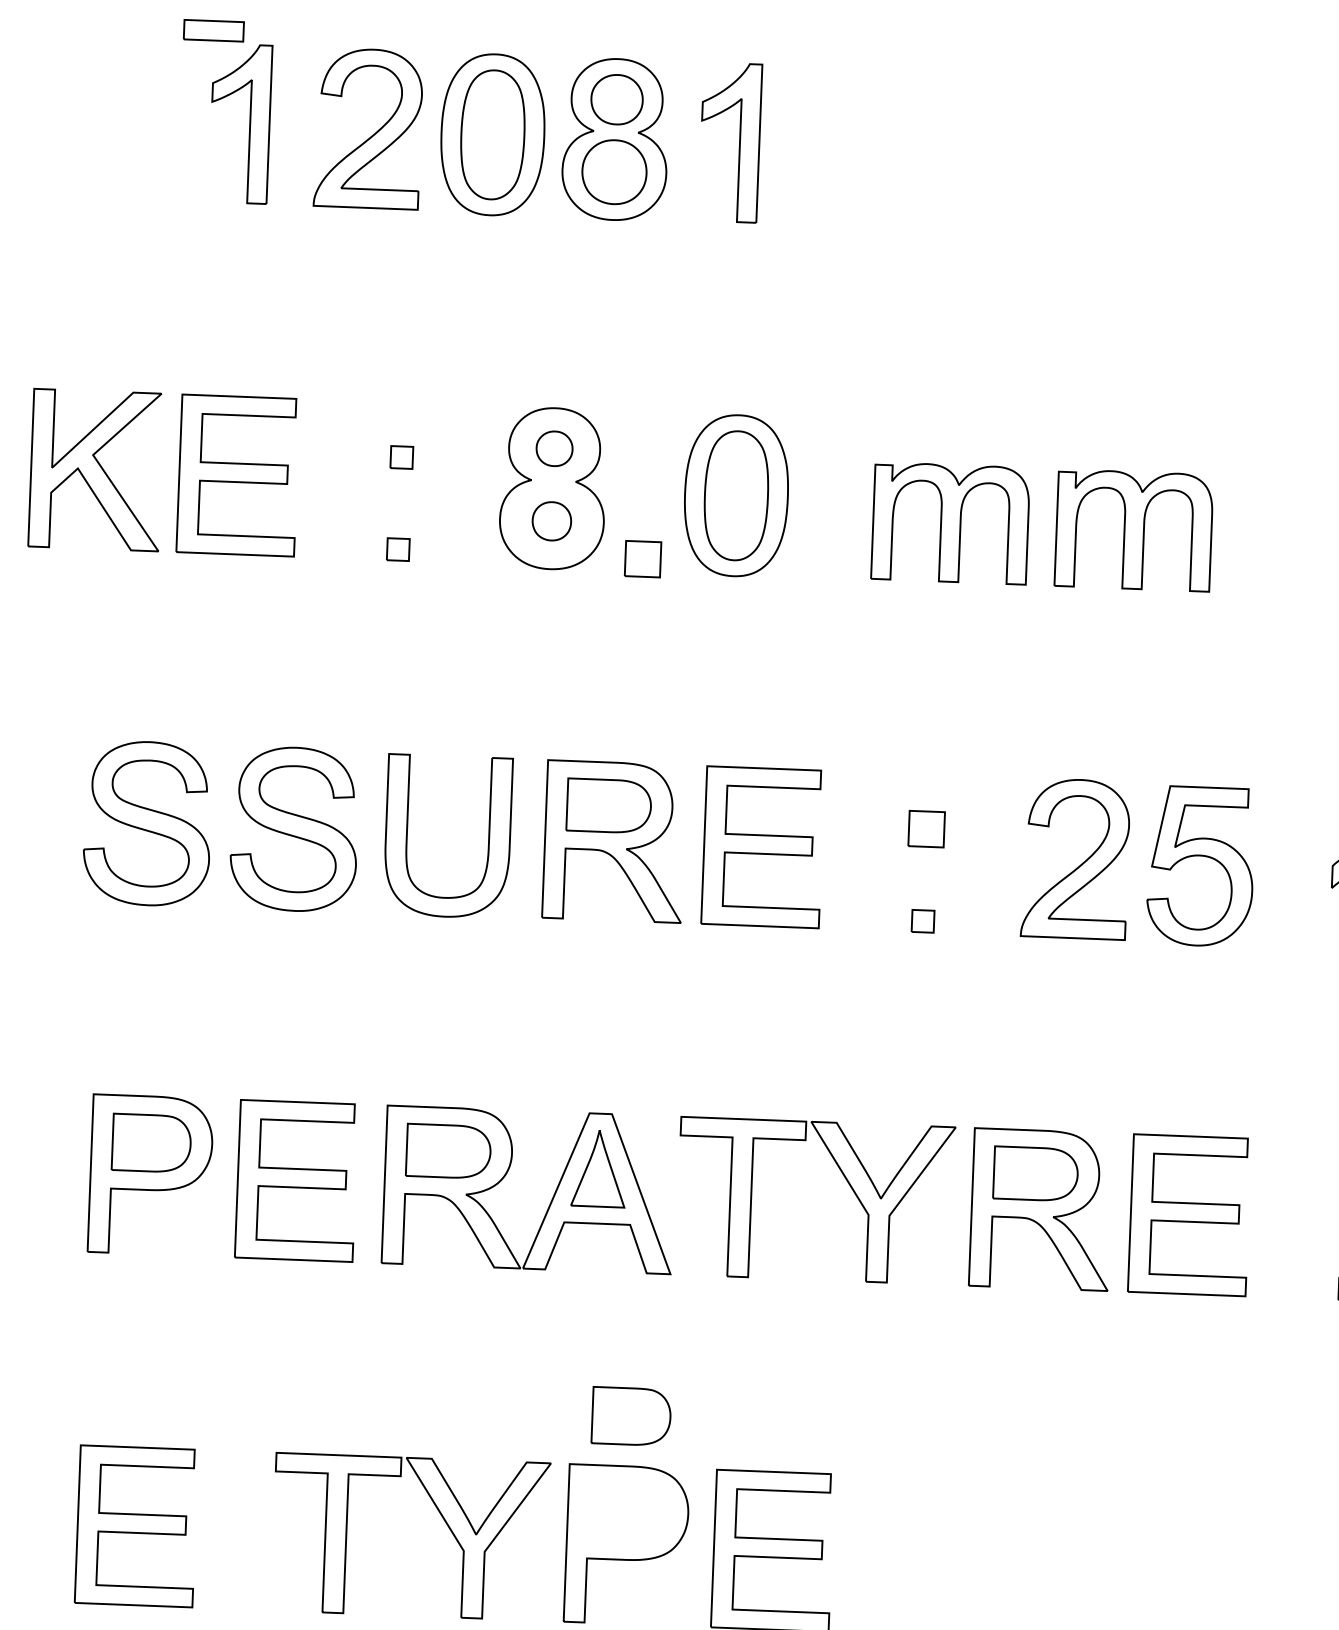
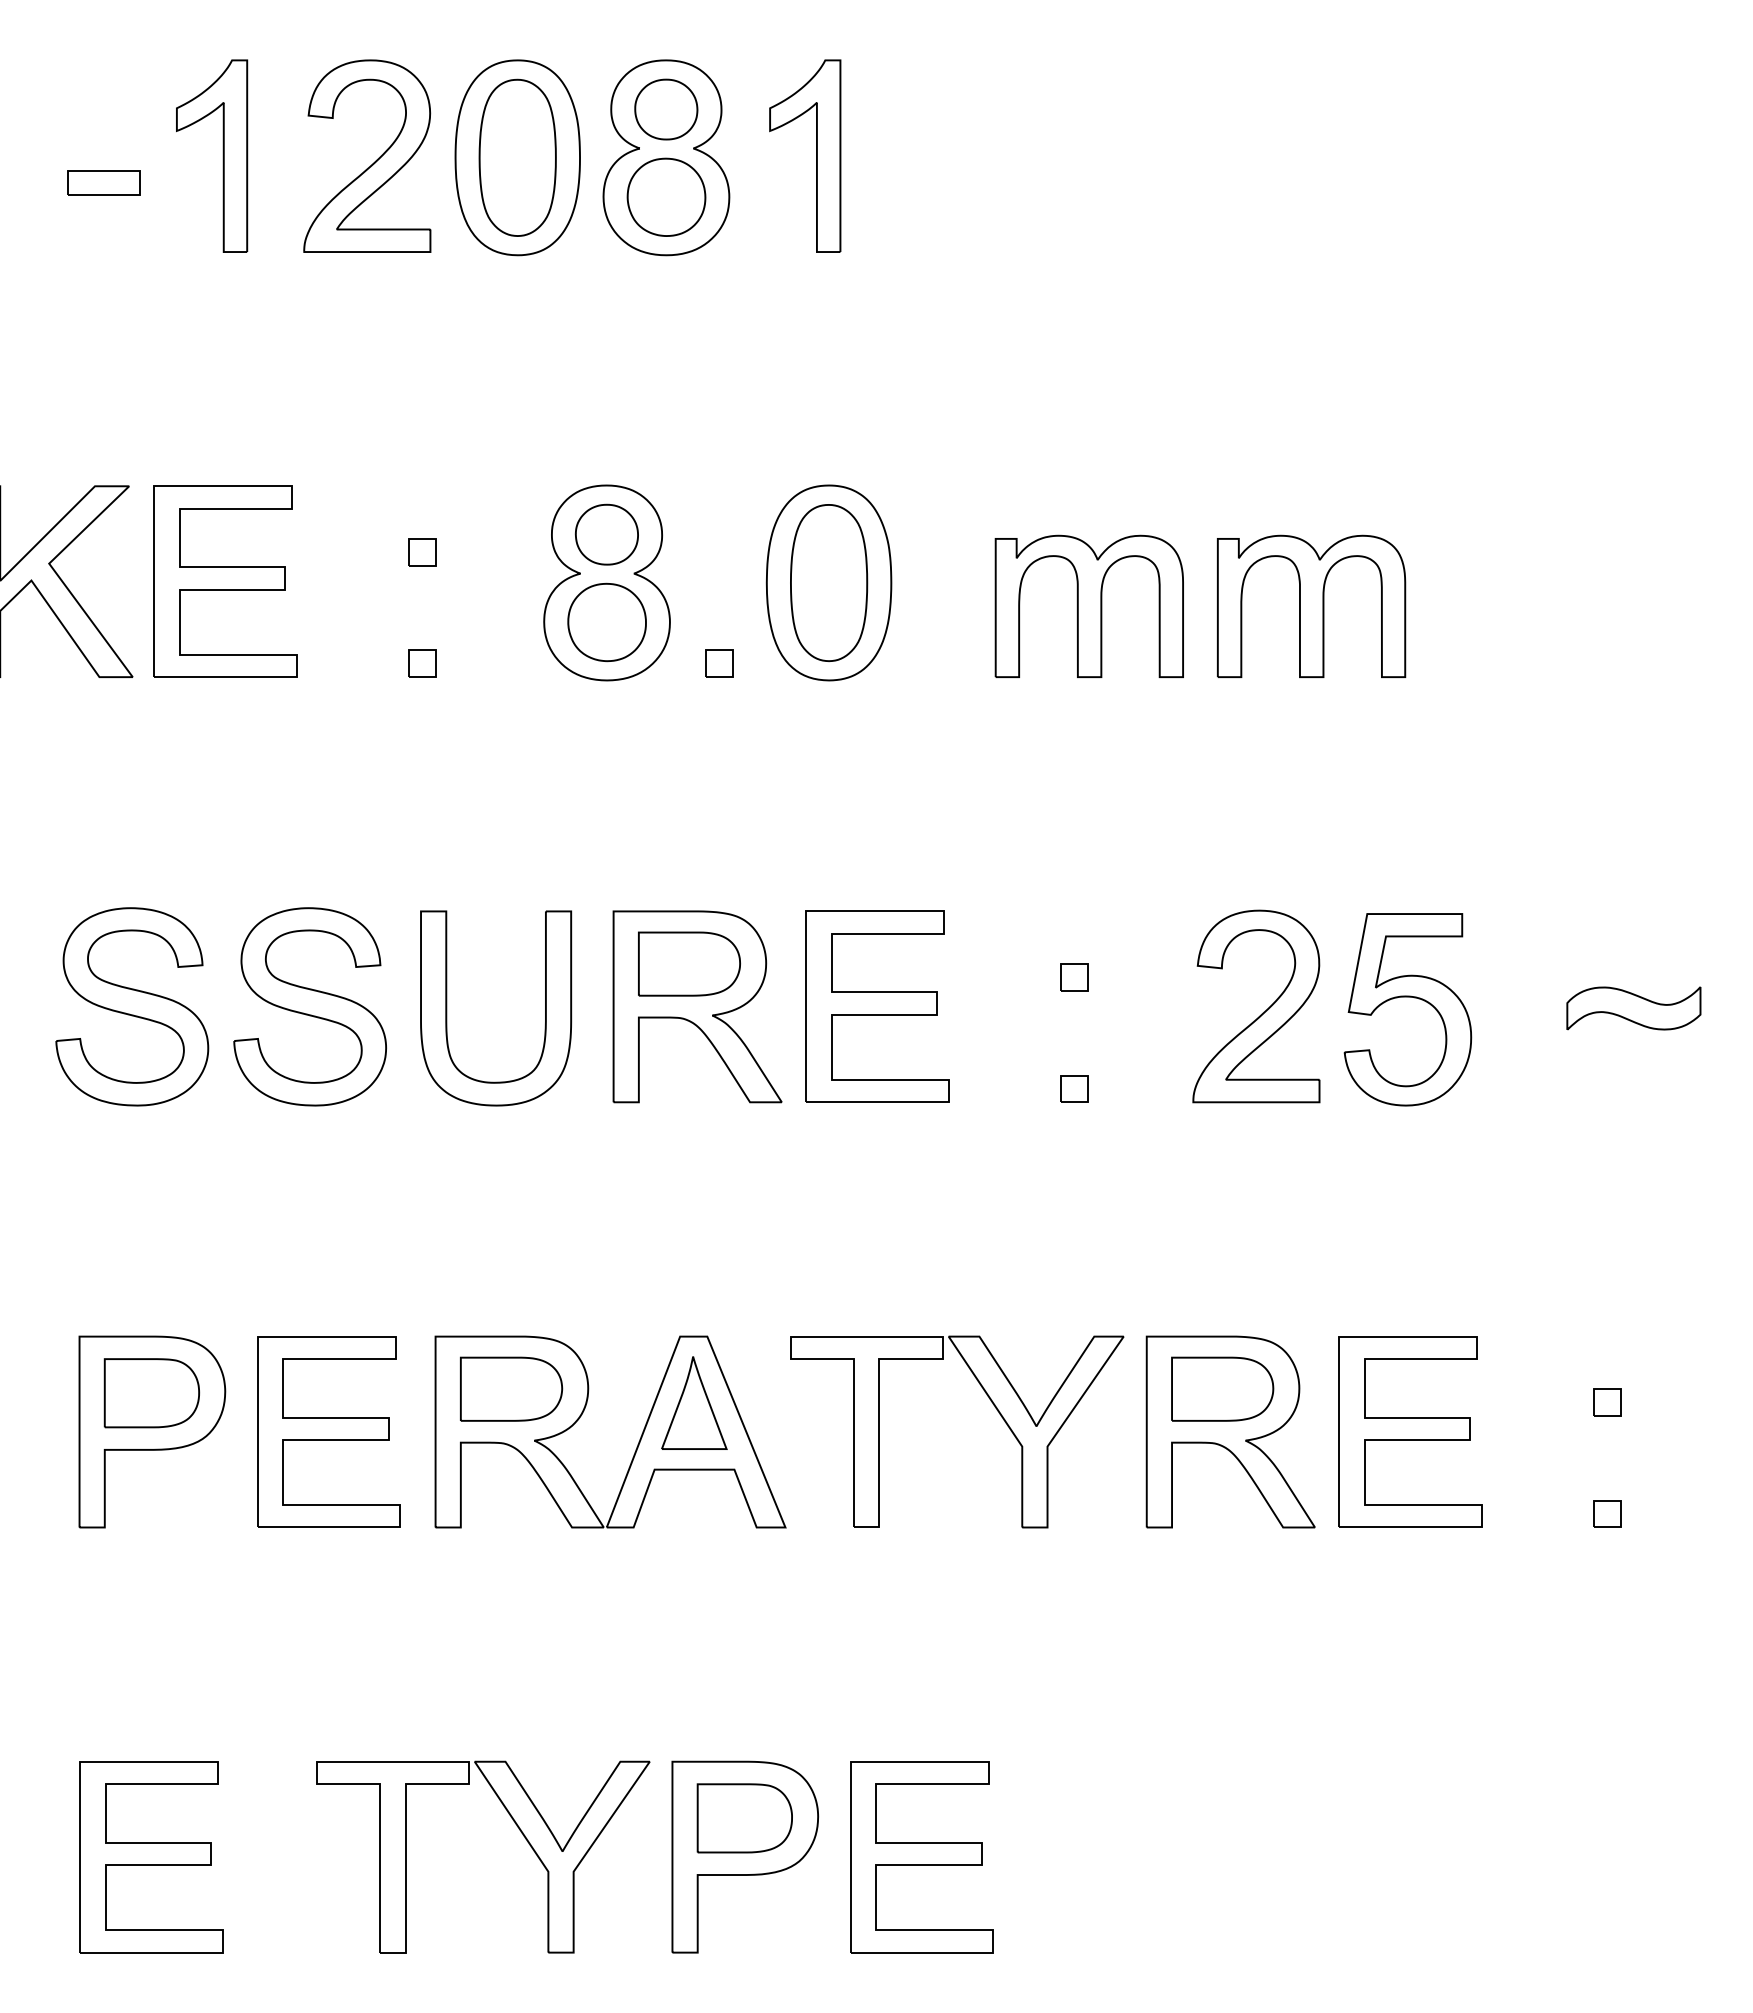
part: (213, 30) -> (103, 182), moved
part: (554, 448) -> (606, 534), size x1.43
part: (551, 521) -> (606, 622), size x1.67
part: (643, 558) -> (719, 663), size x0.62
part: (926, 829) -> (1074, 977), size x0.62
part: (631, 1416) -> (744, 1818), moved

